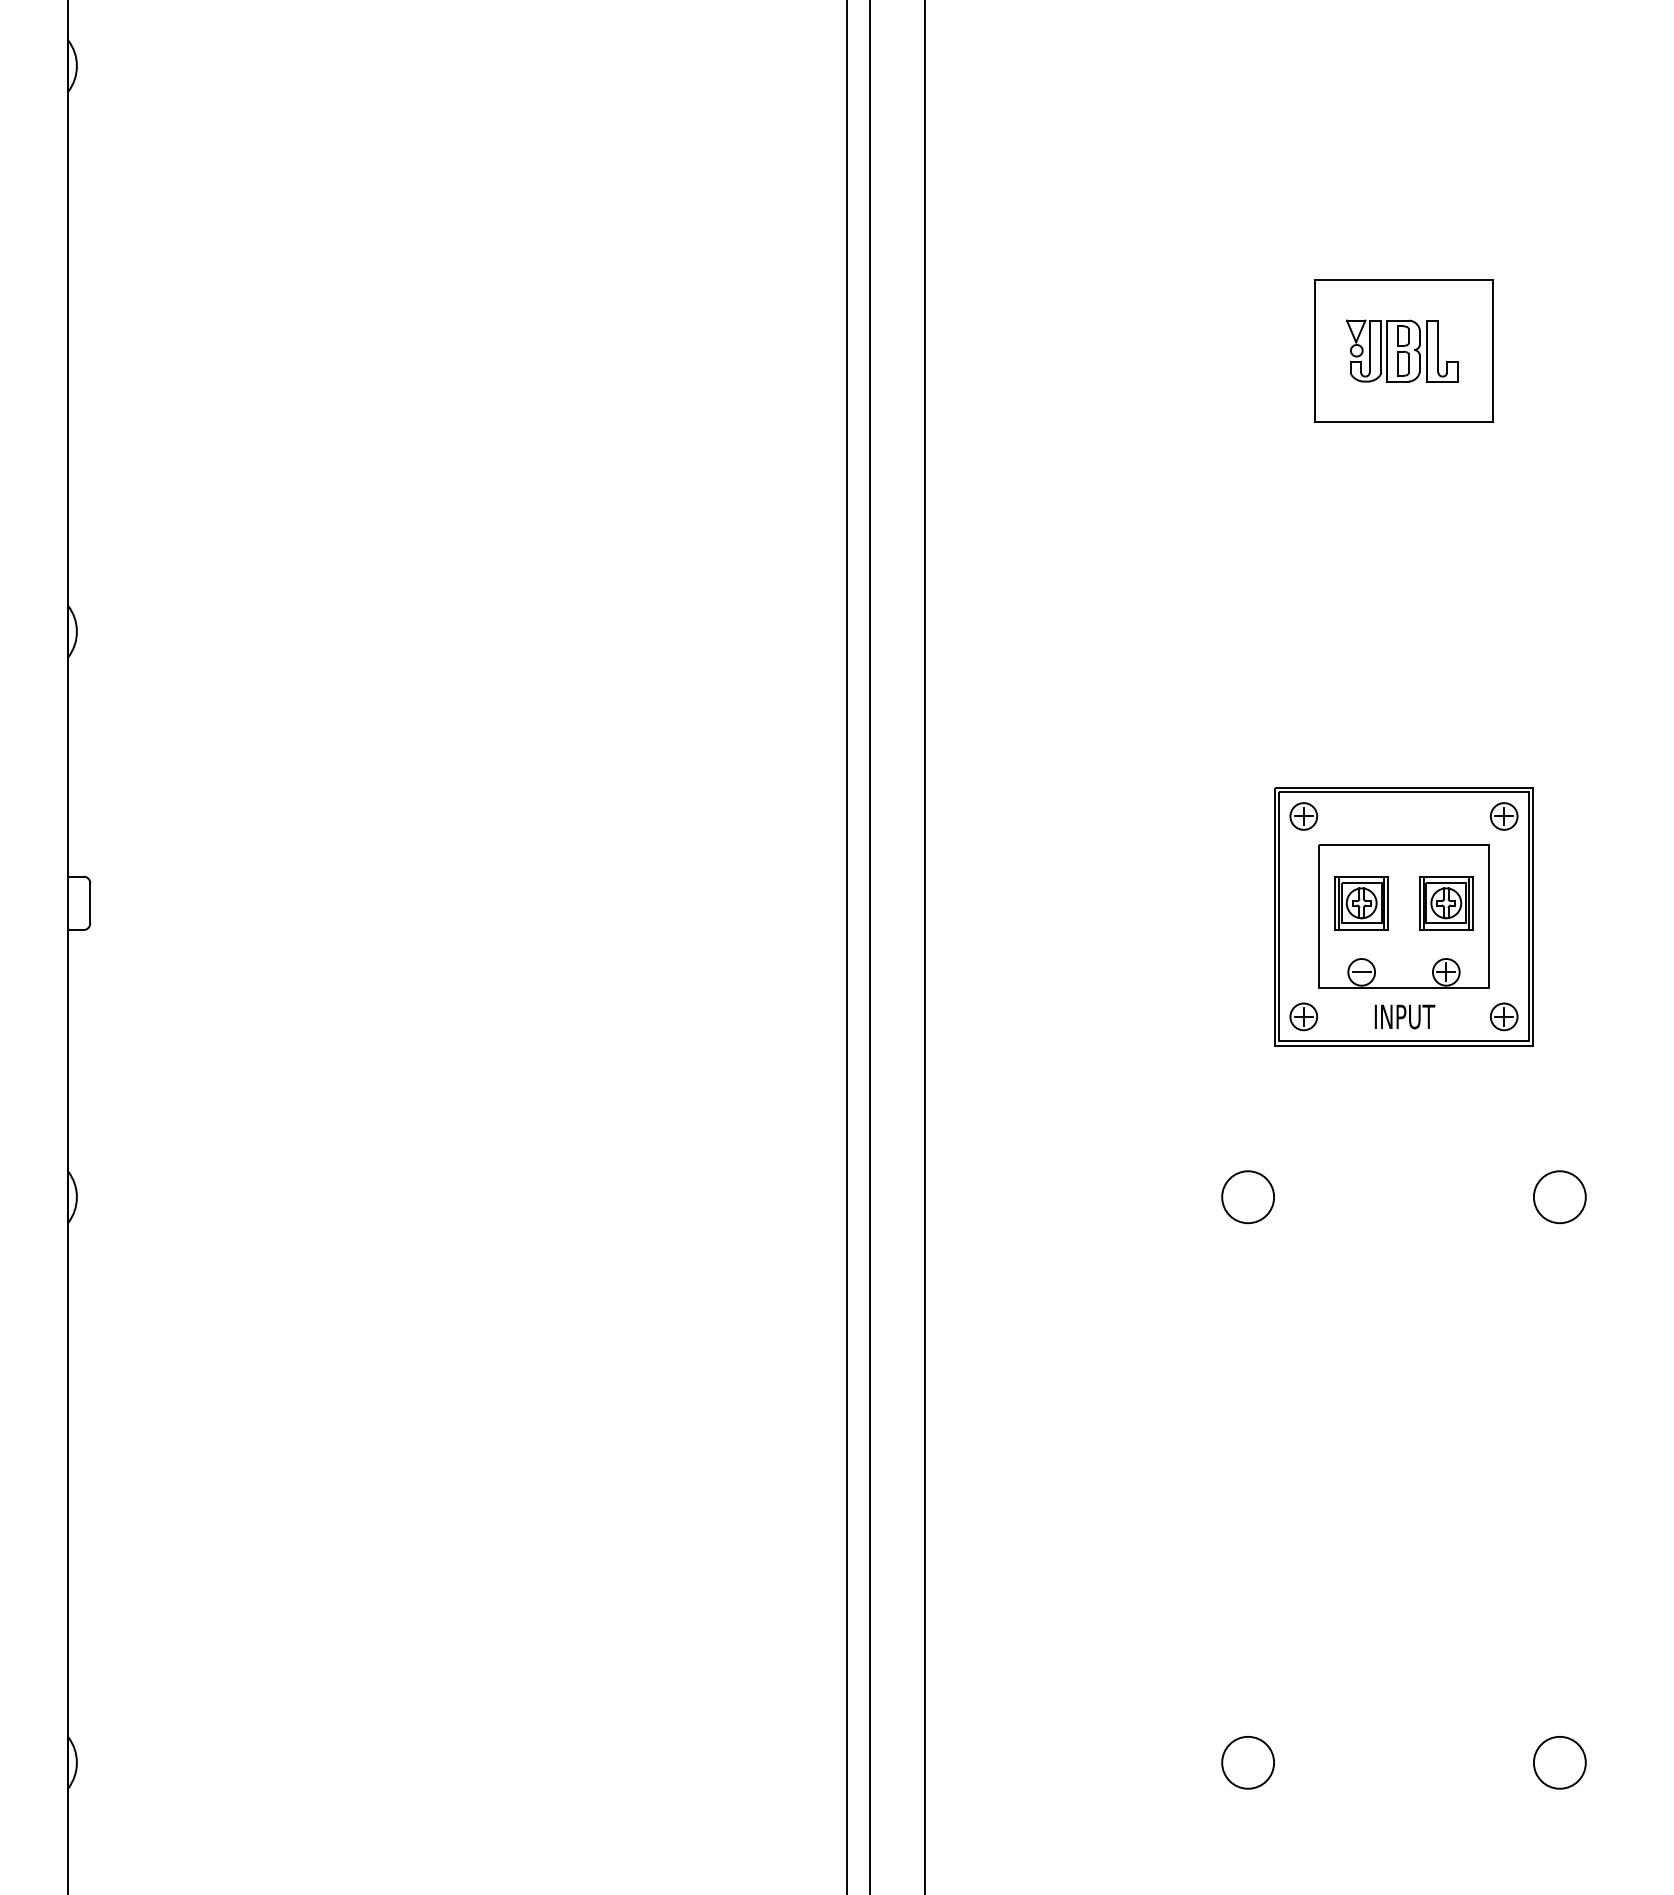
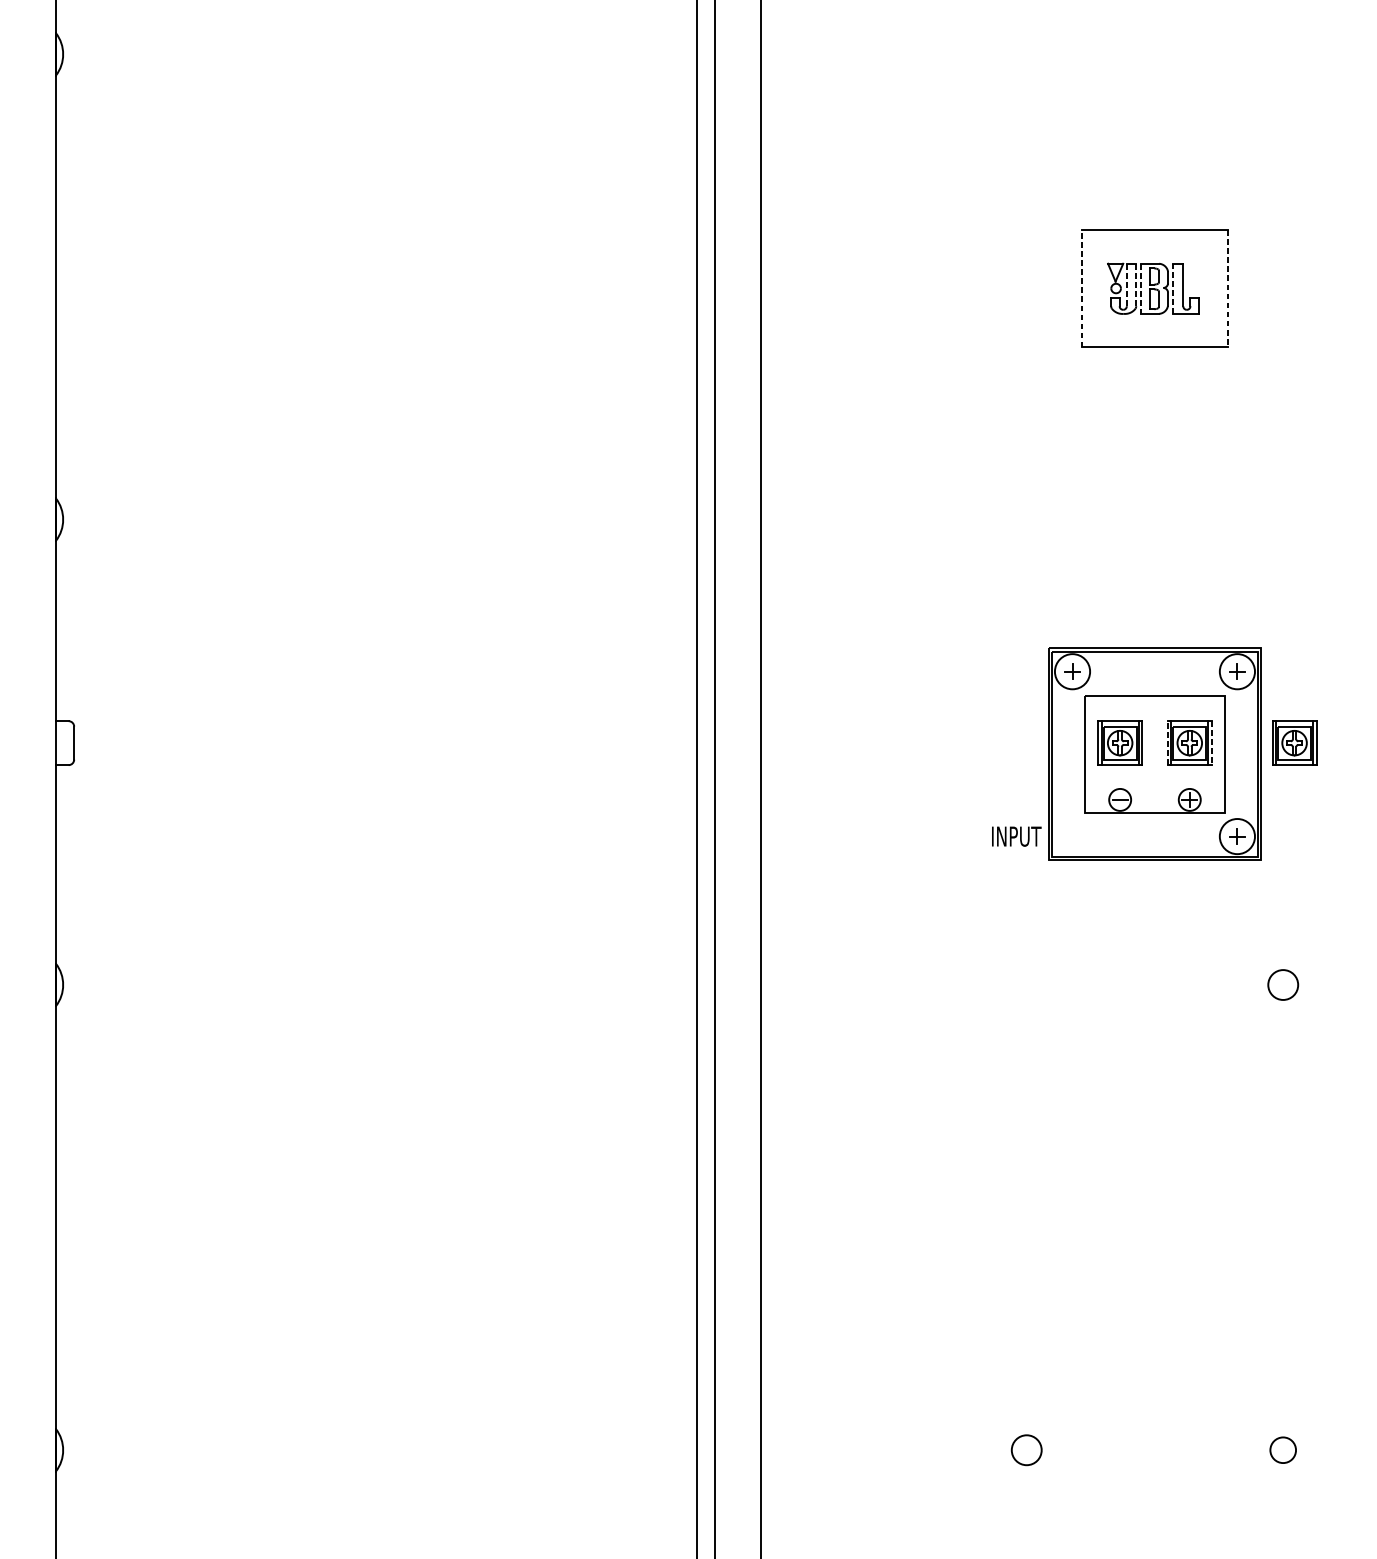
line: (1369, 346) -> (1126, 285), solid -> dashed
line: (1381, 346) -> (1136, 285), solid -> dashed
line: (1314, 350) -> (1081, 288), solid -> dashed
line: (1426, 350) -> (1173, 288), solid -> dashed
line: (1387, 351) -> (1141, 289), solid -> dashed
line: (1493, 351) -> (1228, 289), solid -> dashed
circle: (1303, 816) -> (1072, 671), size x1.6
circle: (1503, 816) -> (1236, 671), size x1.6
line: (1419, 903) -> (1167, 743), solid -> dashed
line: (1473, 903) -> (1212, 743), solid -> dashed
part: (1573, 903) -> (1294, 743), added
part: (1303, 1016) -> (1072, 836), removed
text: (1404, 1016) -> (1016, 836), moved
circle: (1503, 1016) -> (1236, 836), size x1.6
circle: (1247, 1197) -> (1026, 985), removed
circle: (1559, 1197) -> (1282, 985), size x0.7
circle: (1248, 1762) -> (1027, 1450), size x0.7
circle: (1559, 1762) -> (1282, 1450), size x0.6

